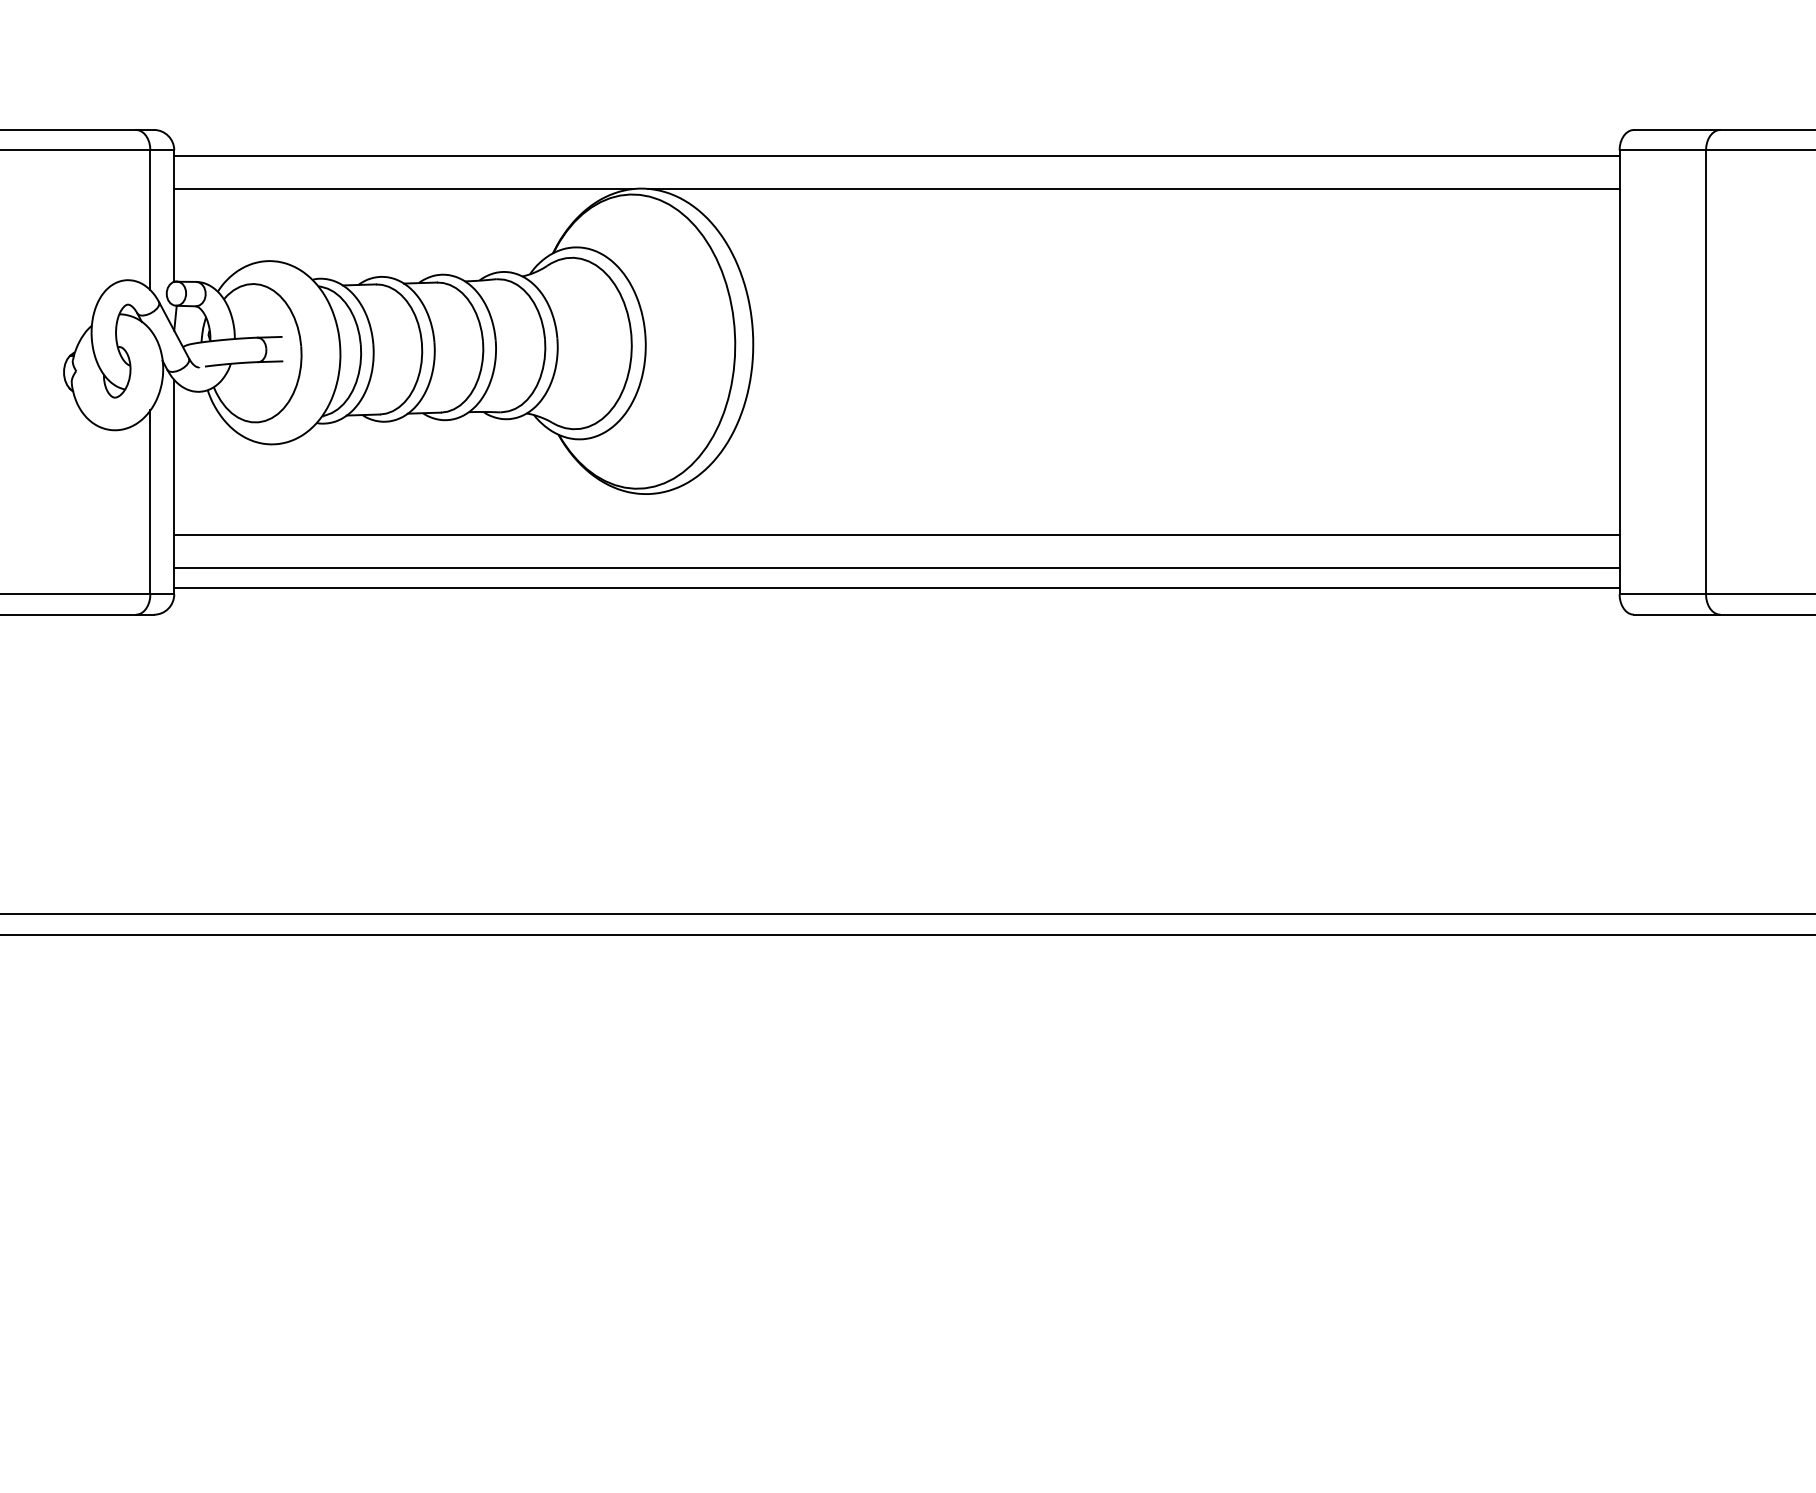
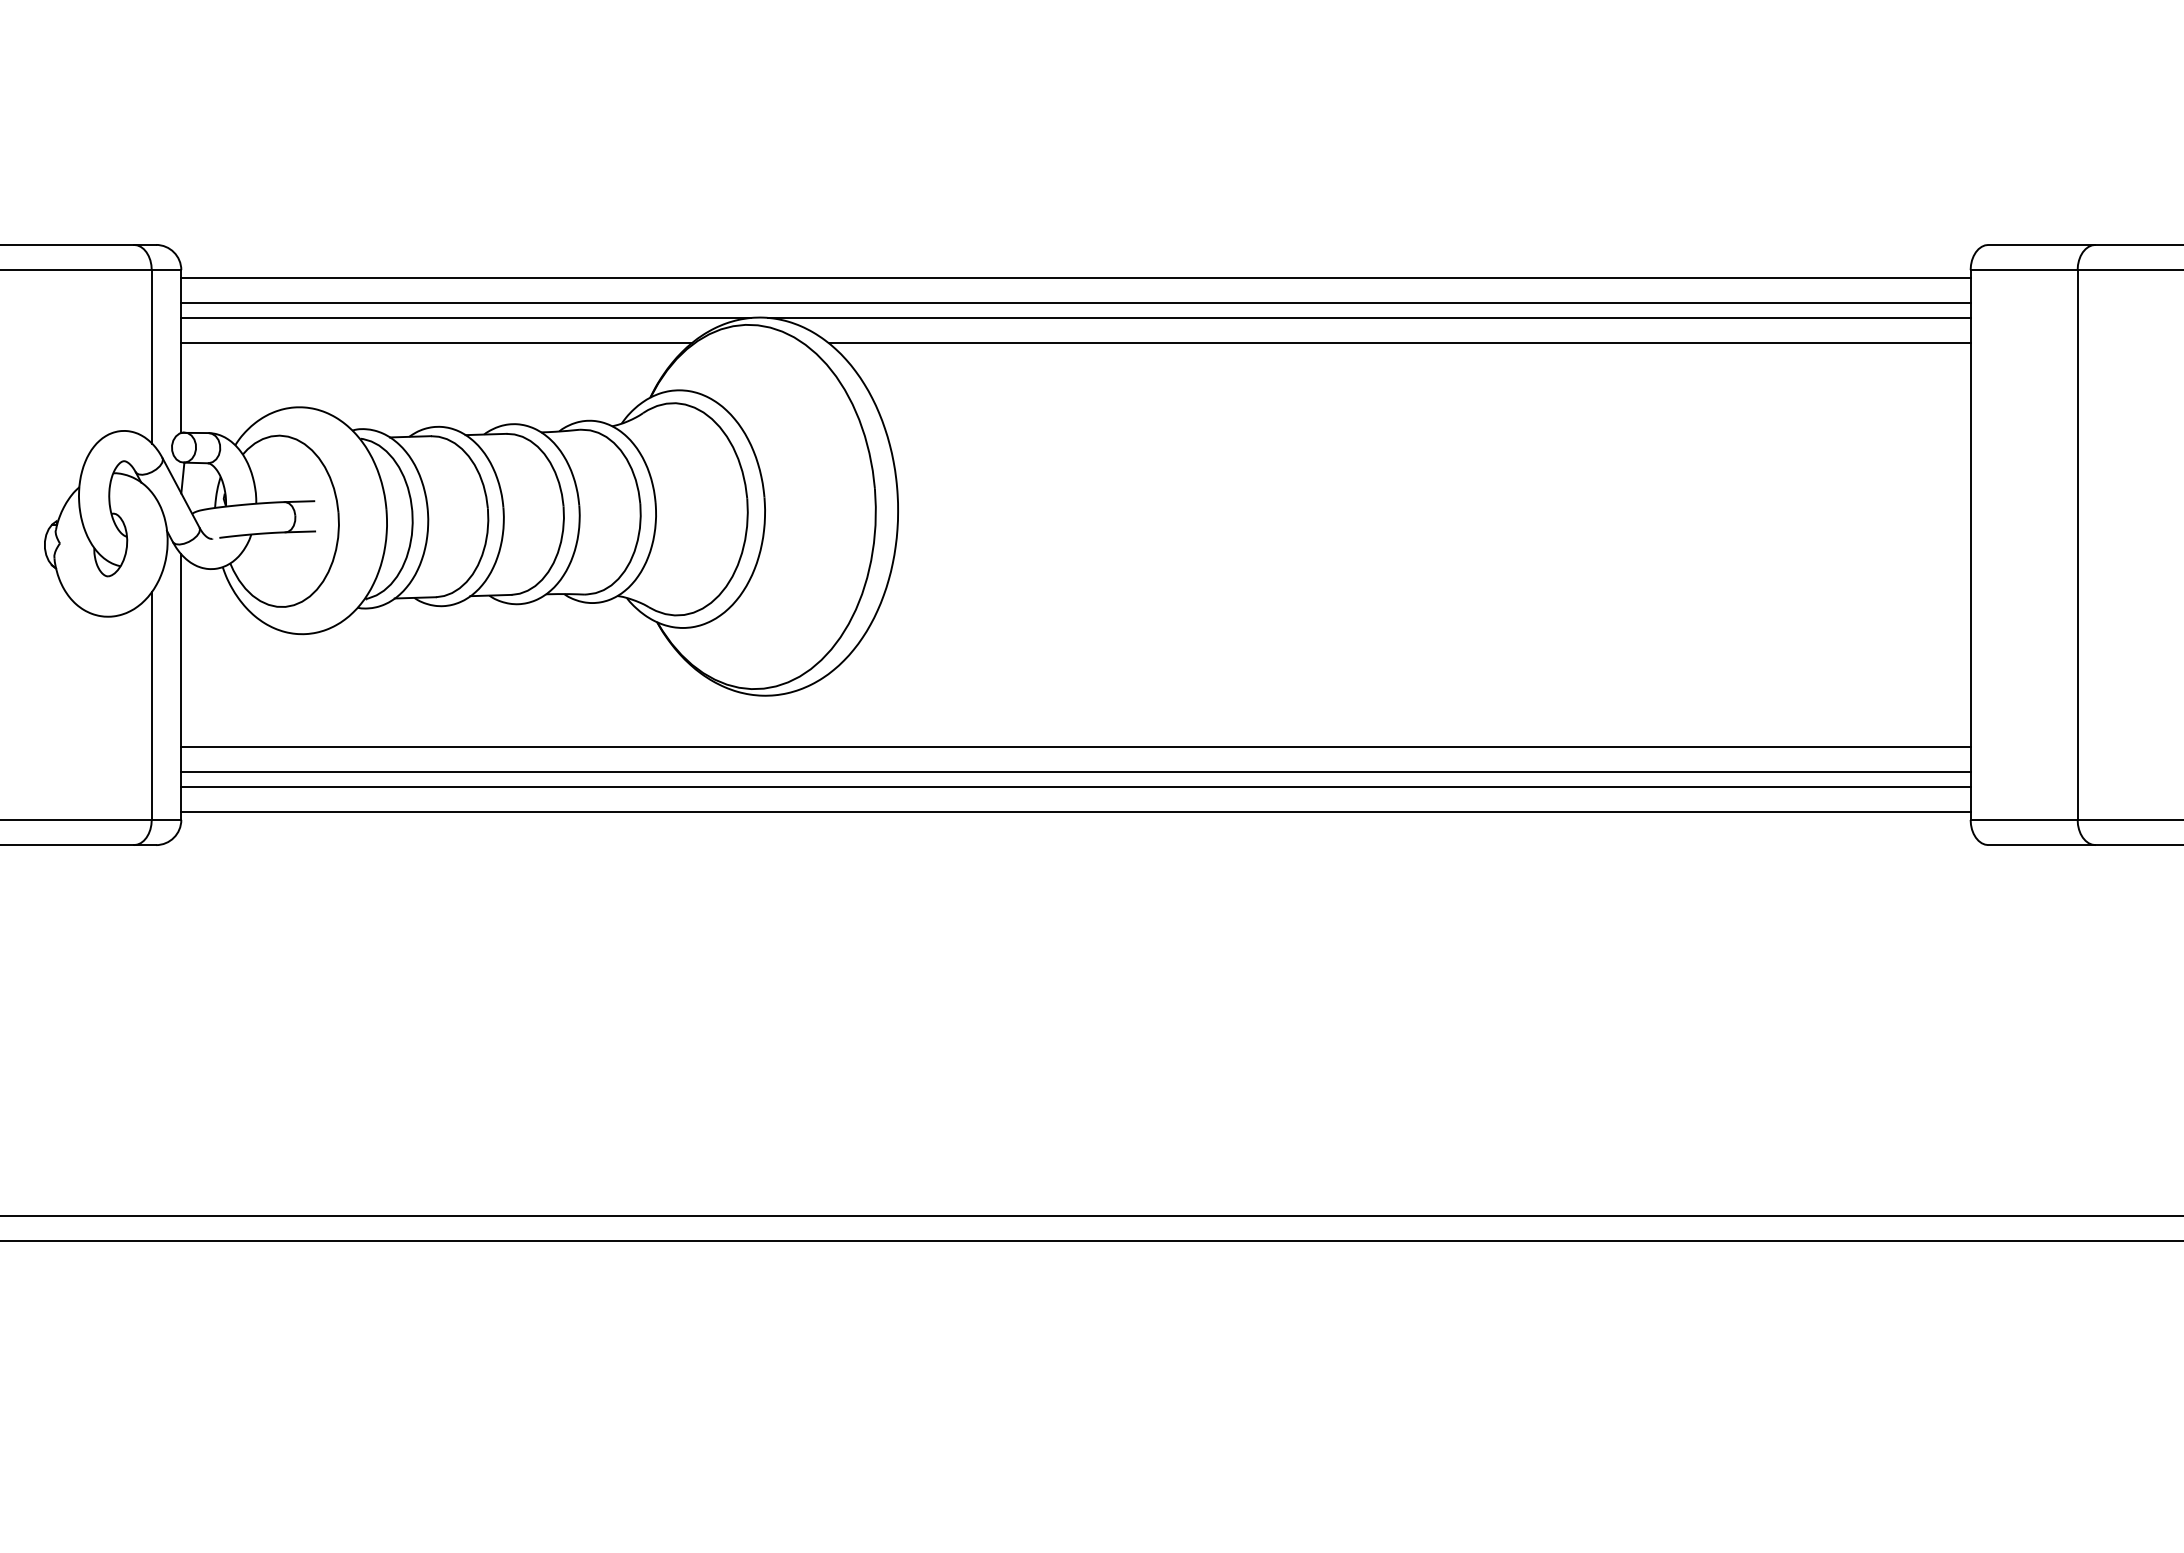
line: (896, 176) -> (1075, 302), added
line: (380, 209) -> (436, 343), added
line: (1158, 209) -> (1399, 343), added
line: (896, 555) -> (1075, 771), added

